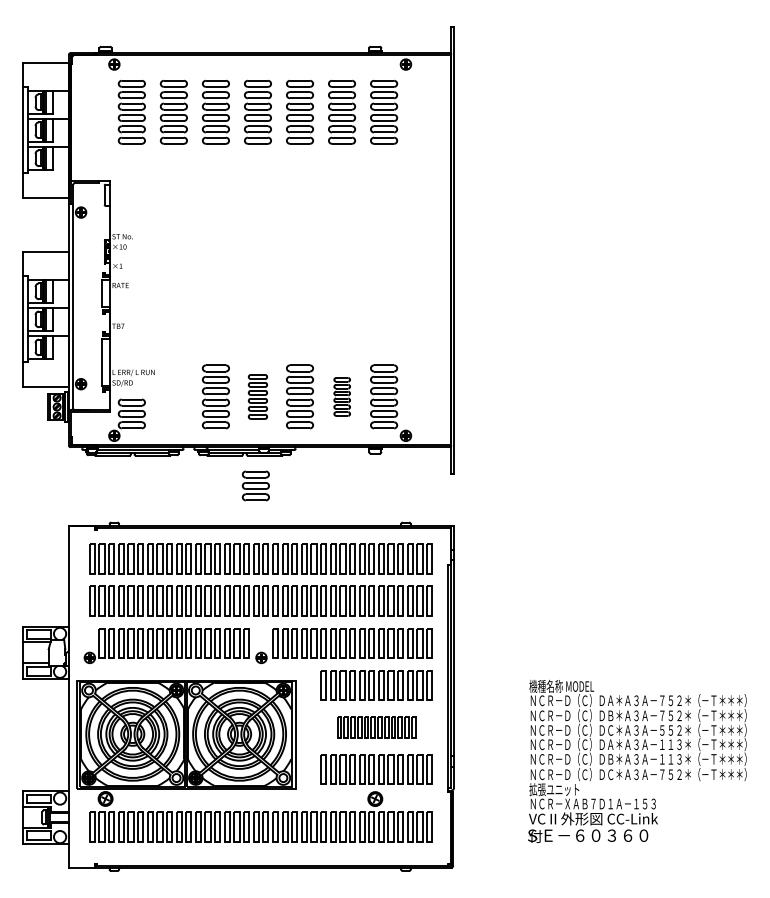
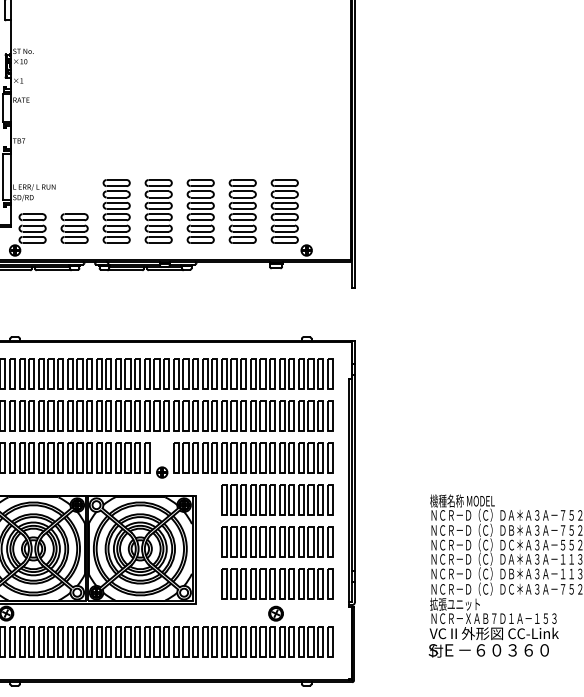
part: (257, 396) -> (158, 211), size x1.43
part: (342, 396) -> (243, 211), size x1.67
part: (255, 485) -> (74, 228), moved
part: (376, 727) -> (277, 542), size x1.43

